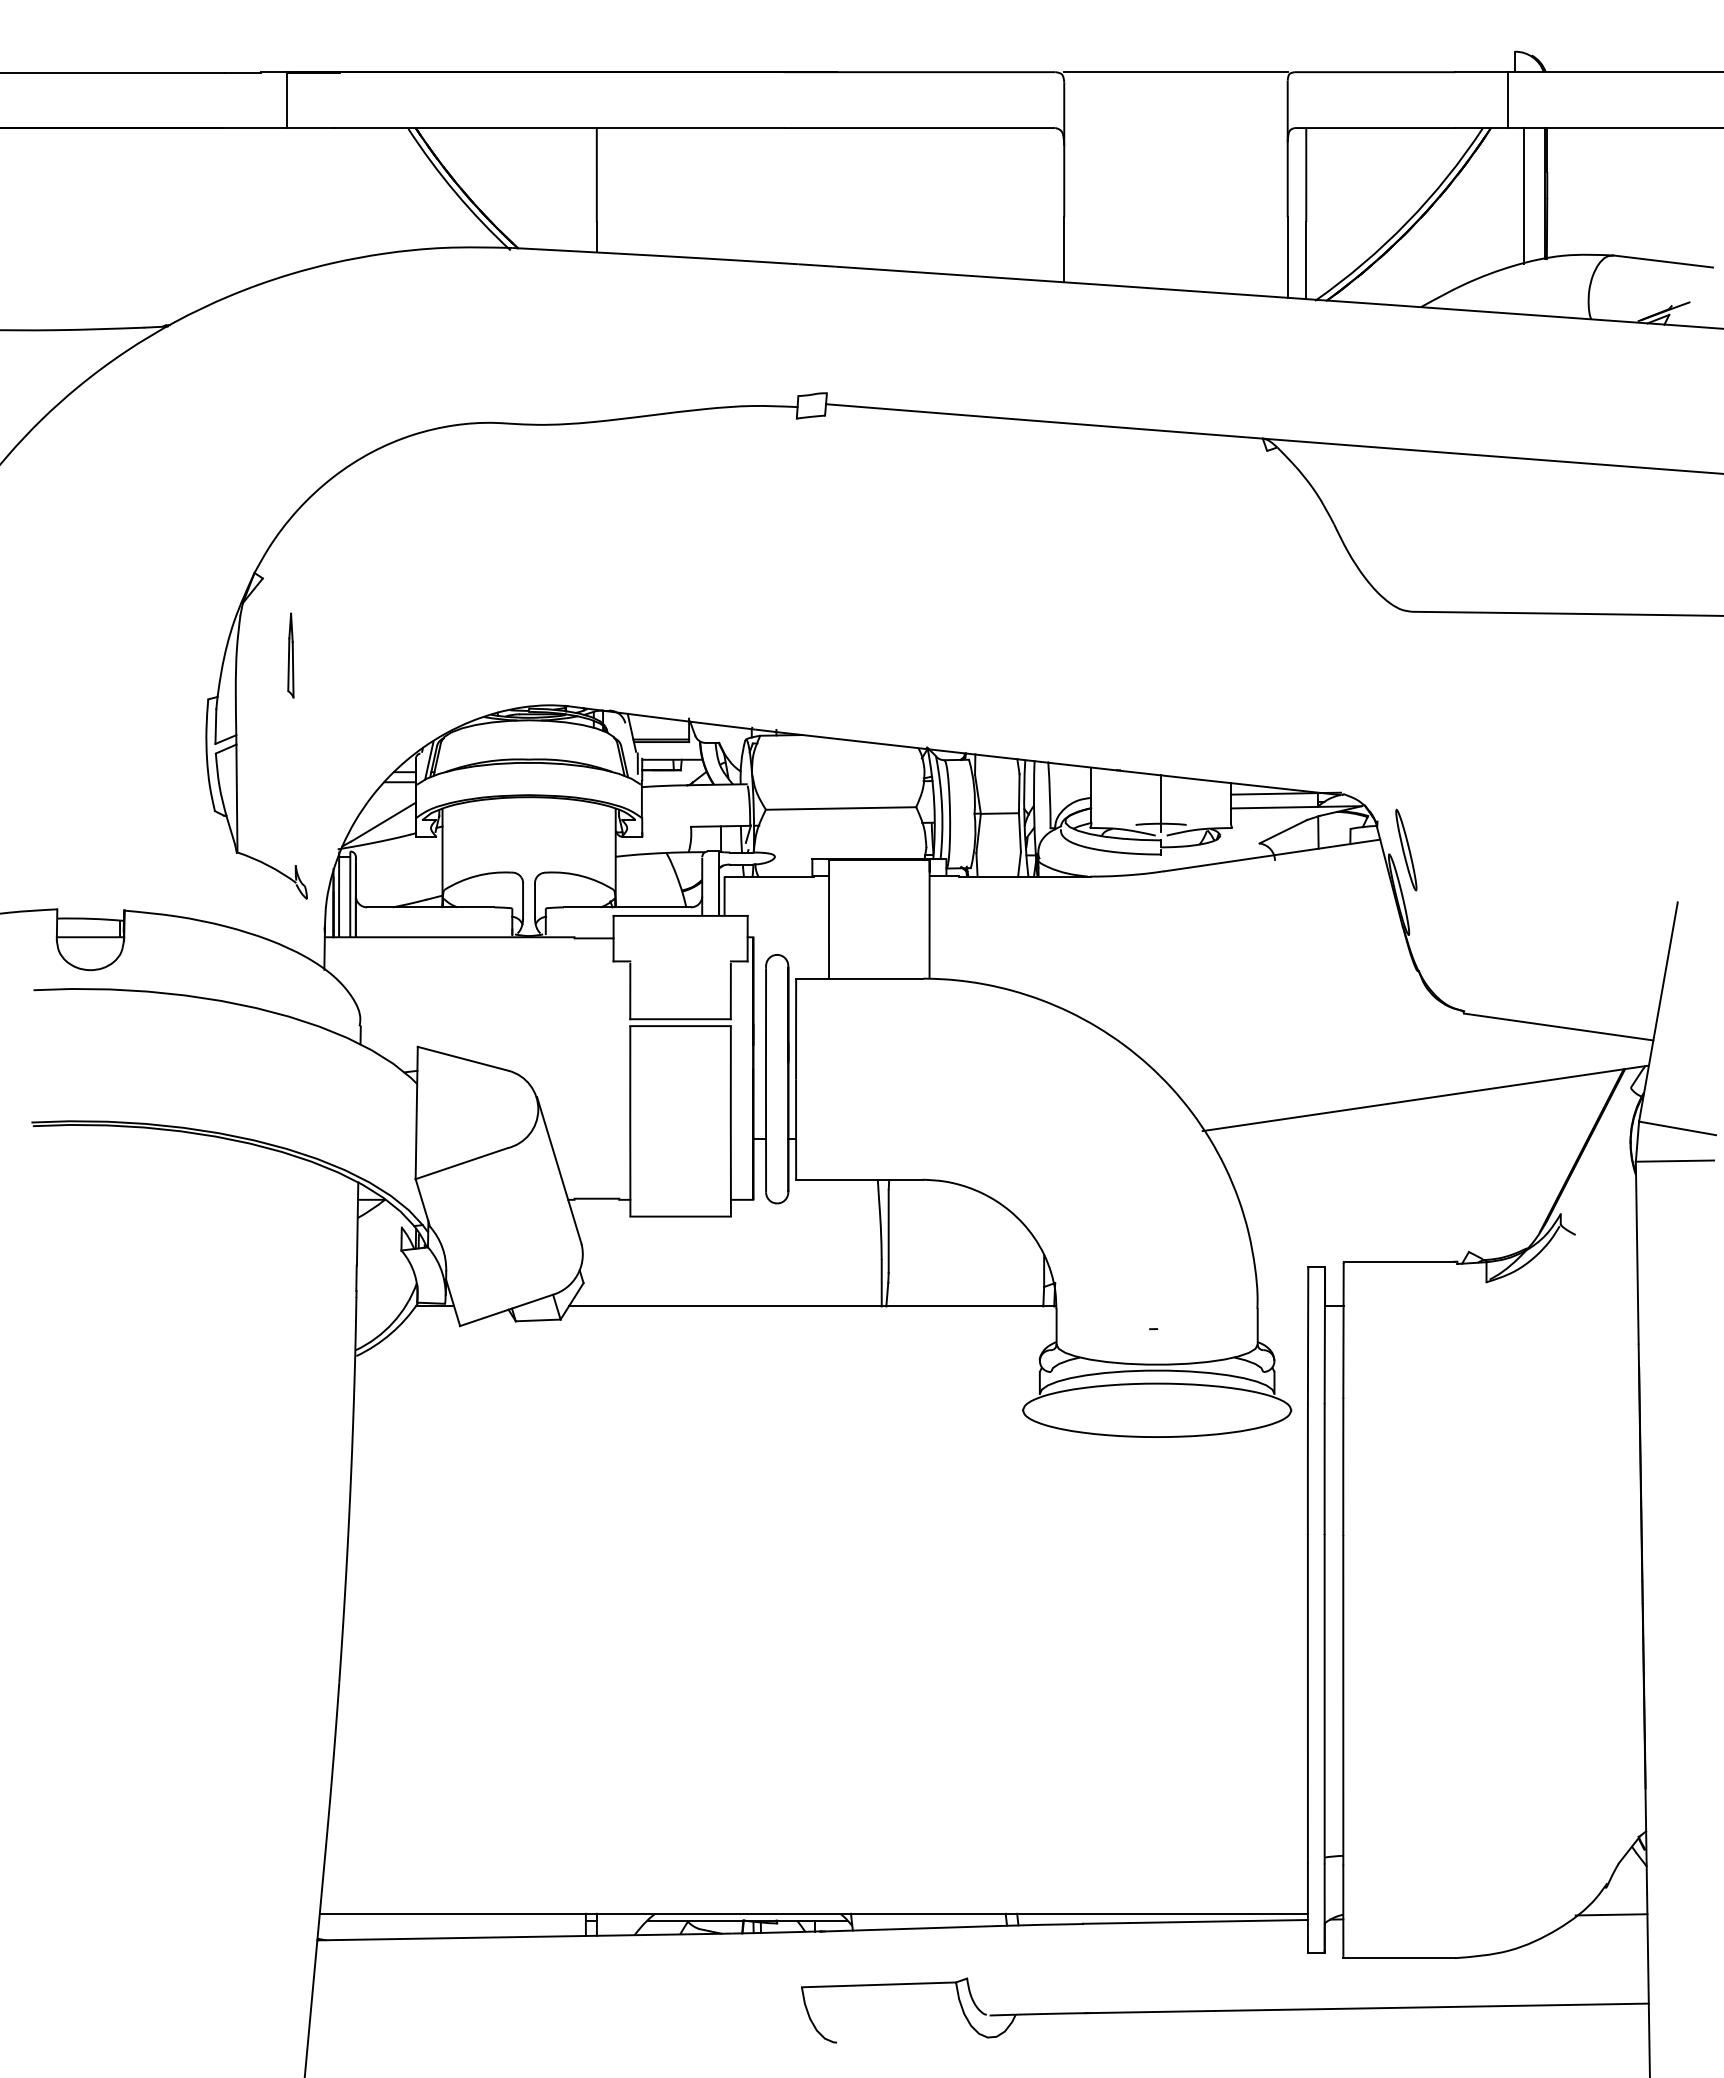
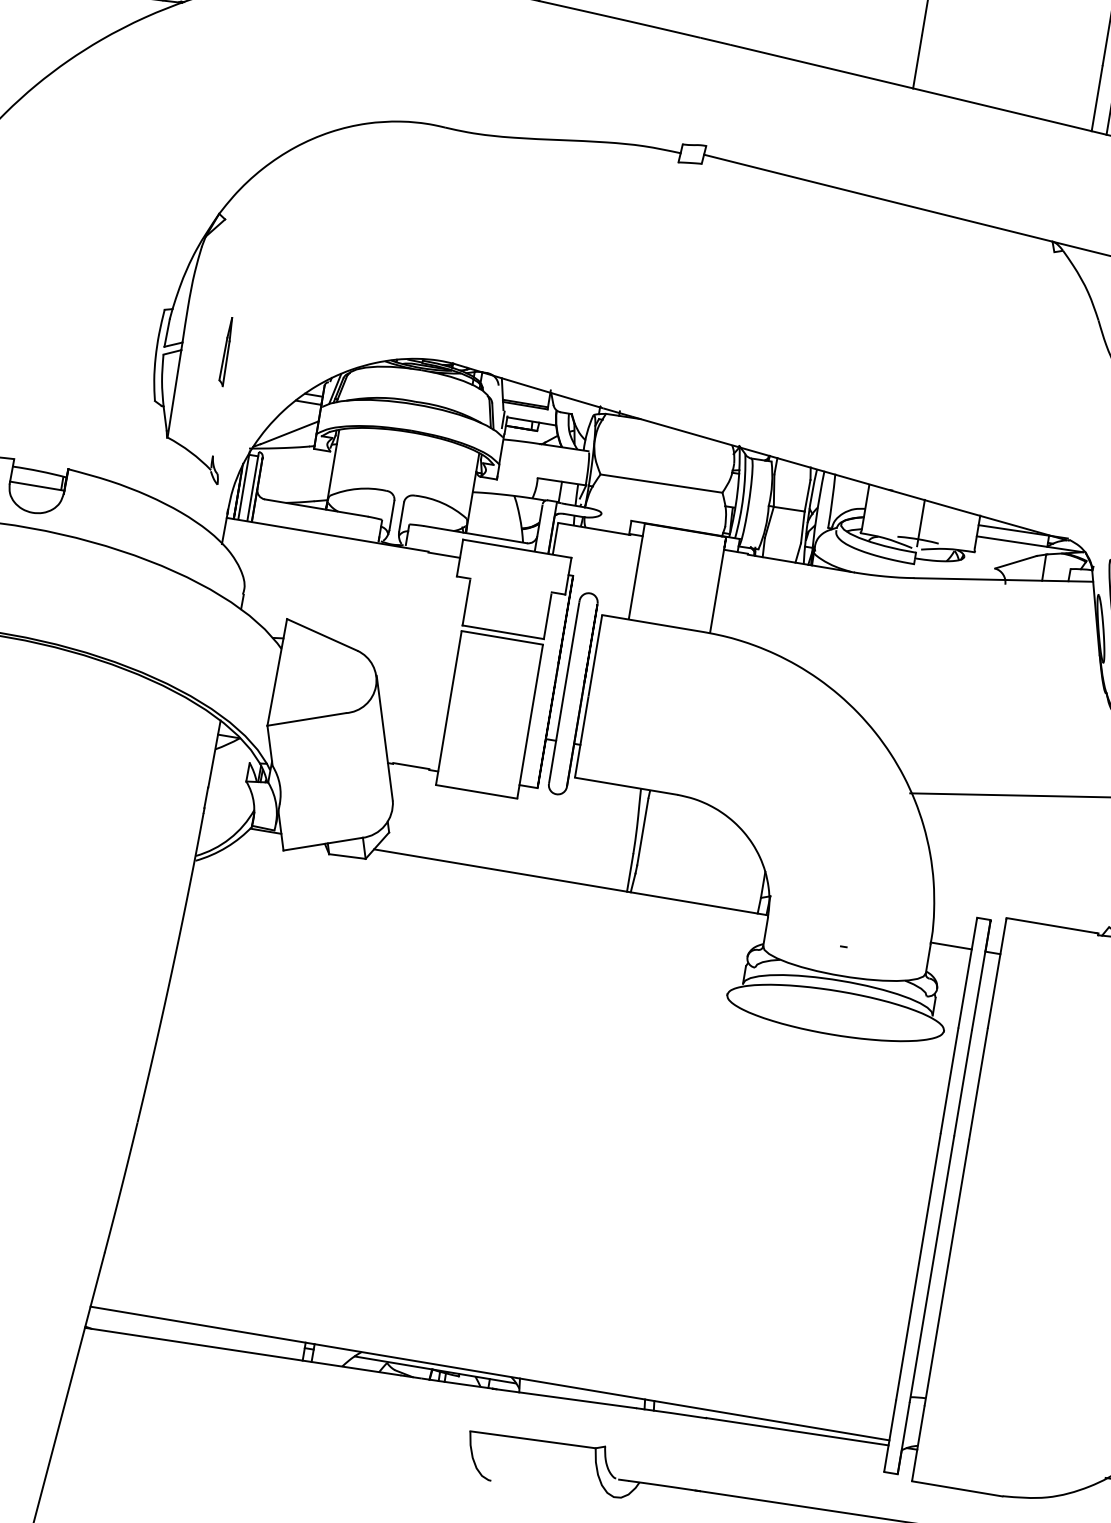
part: (290, 655) -> (226, 351), moved
line: (1282, 1306) -> (951, 945), added

